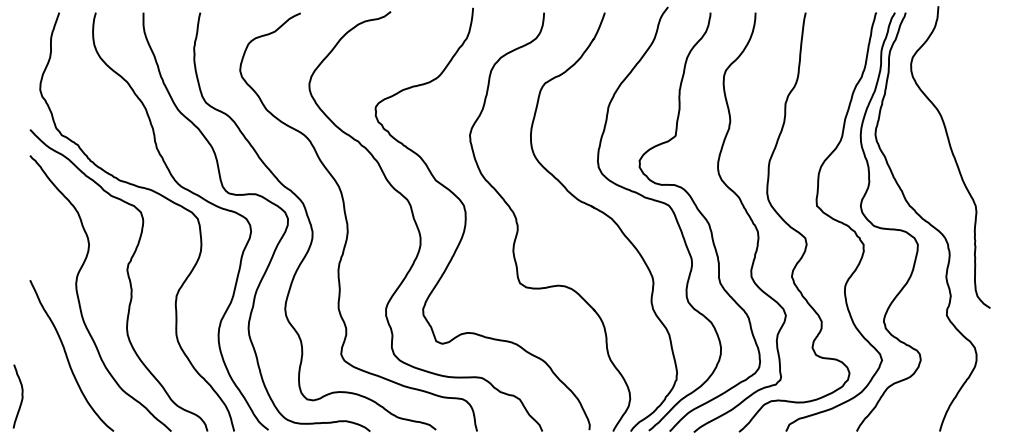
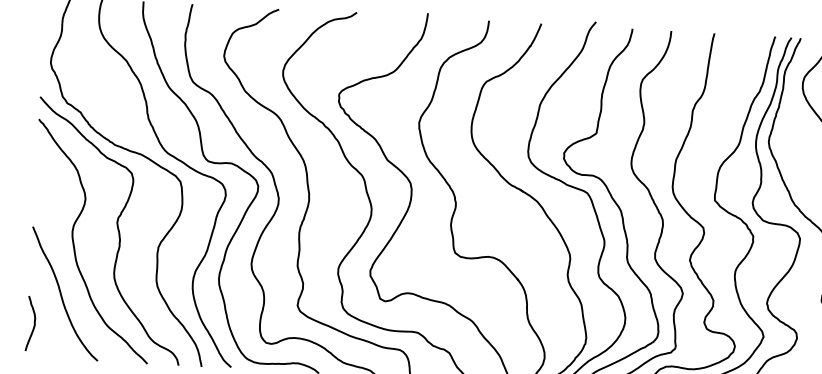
curve: (21, 396) -> (33, 323), moved

